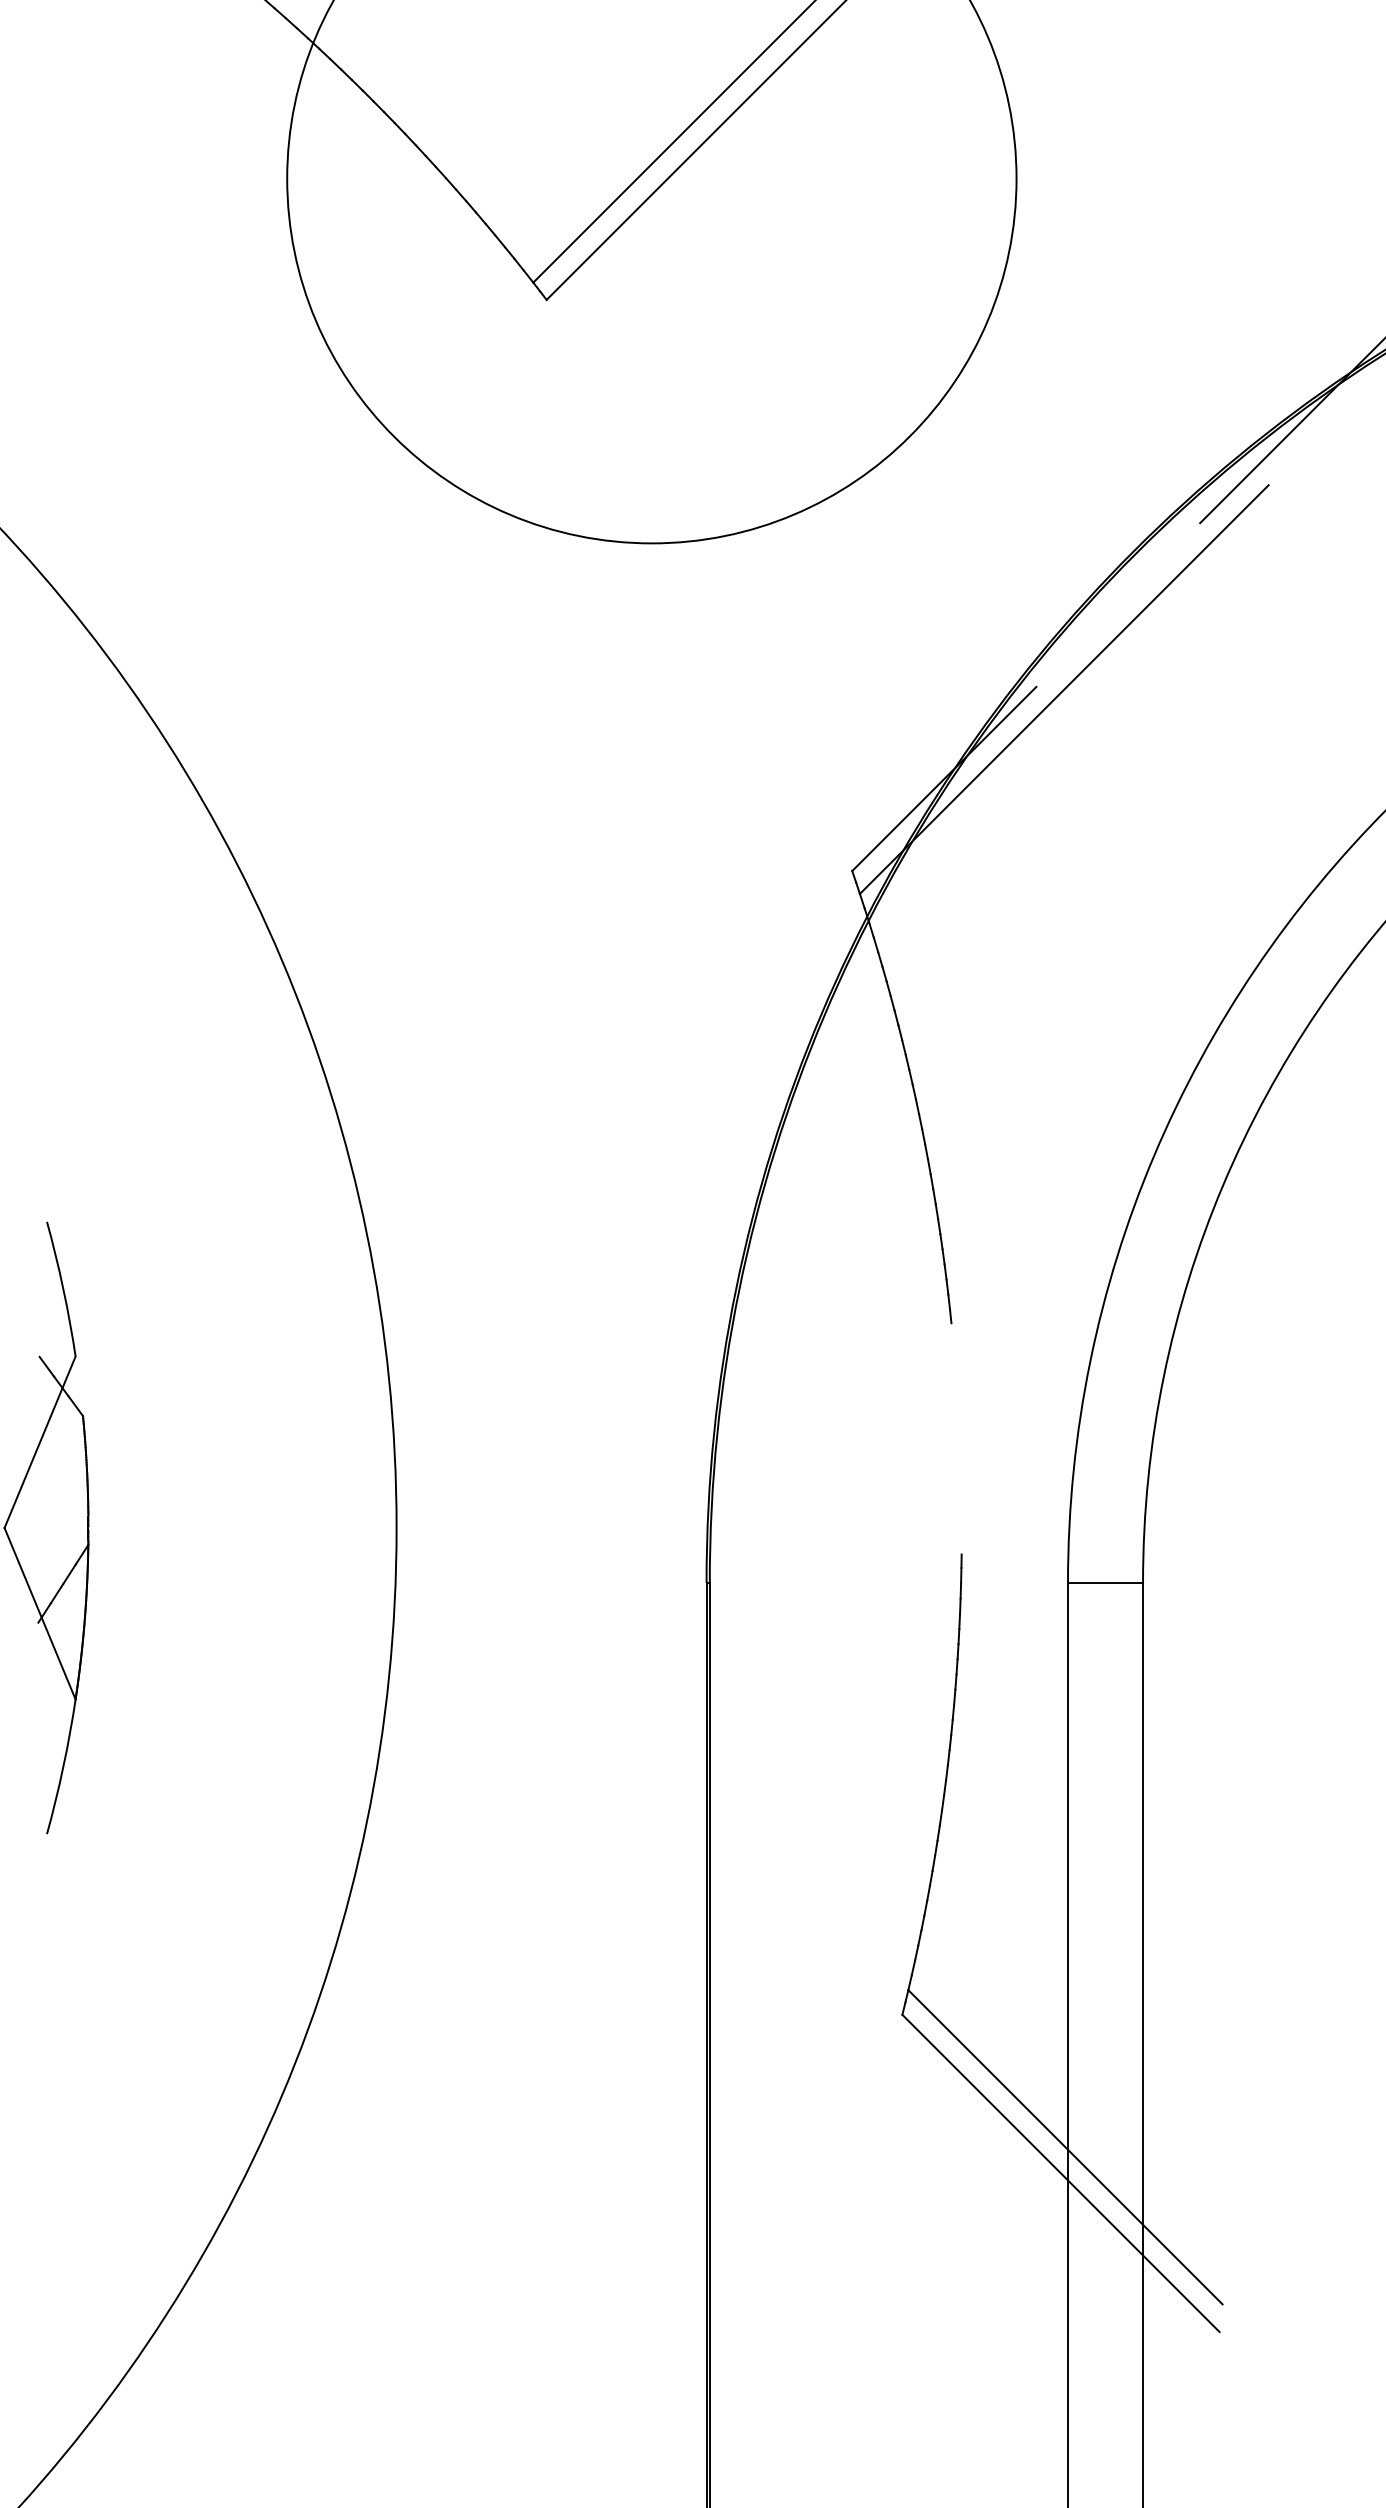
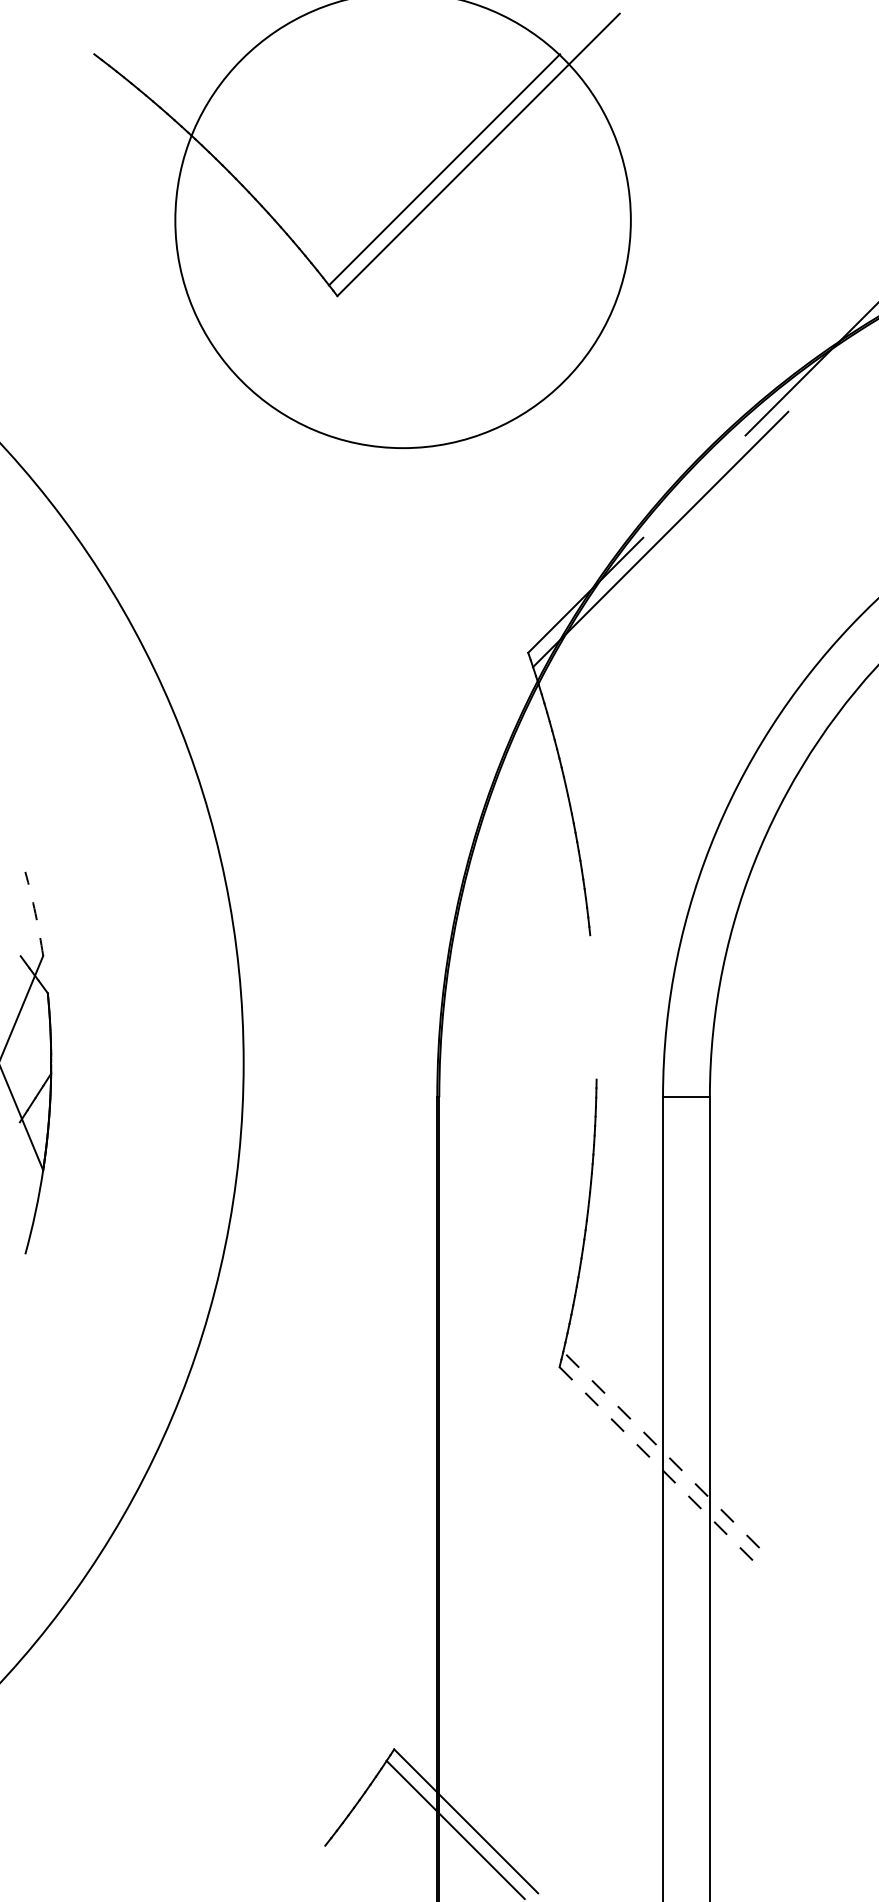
arc: (63, 1288) -> (35, 913), solid -> dashed
line: (1065, 2146) -> (661, 1449), solid -> dashed
line: (1062, 2173) -> (659, 1466), solid -> dashed

